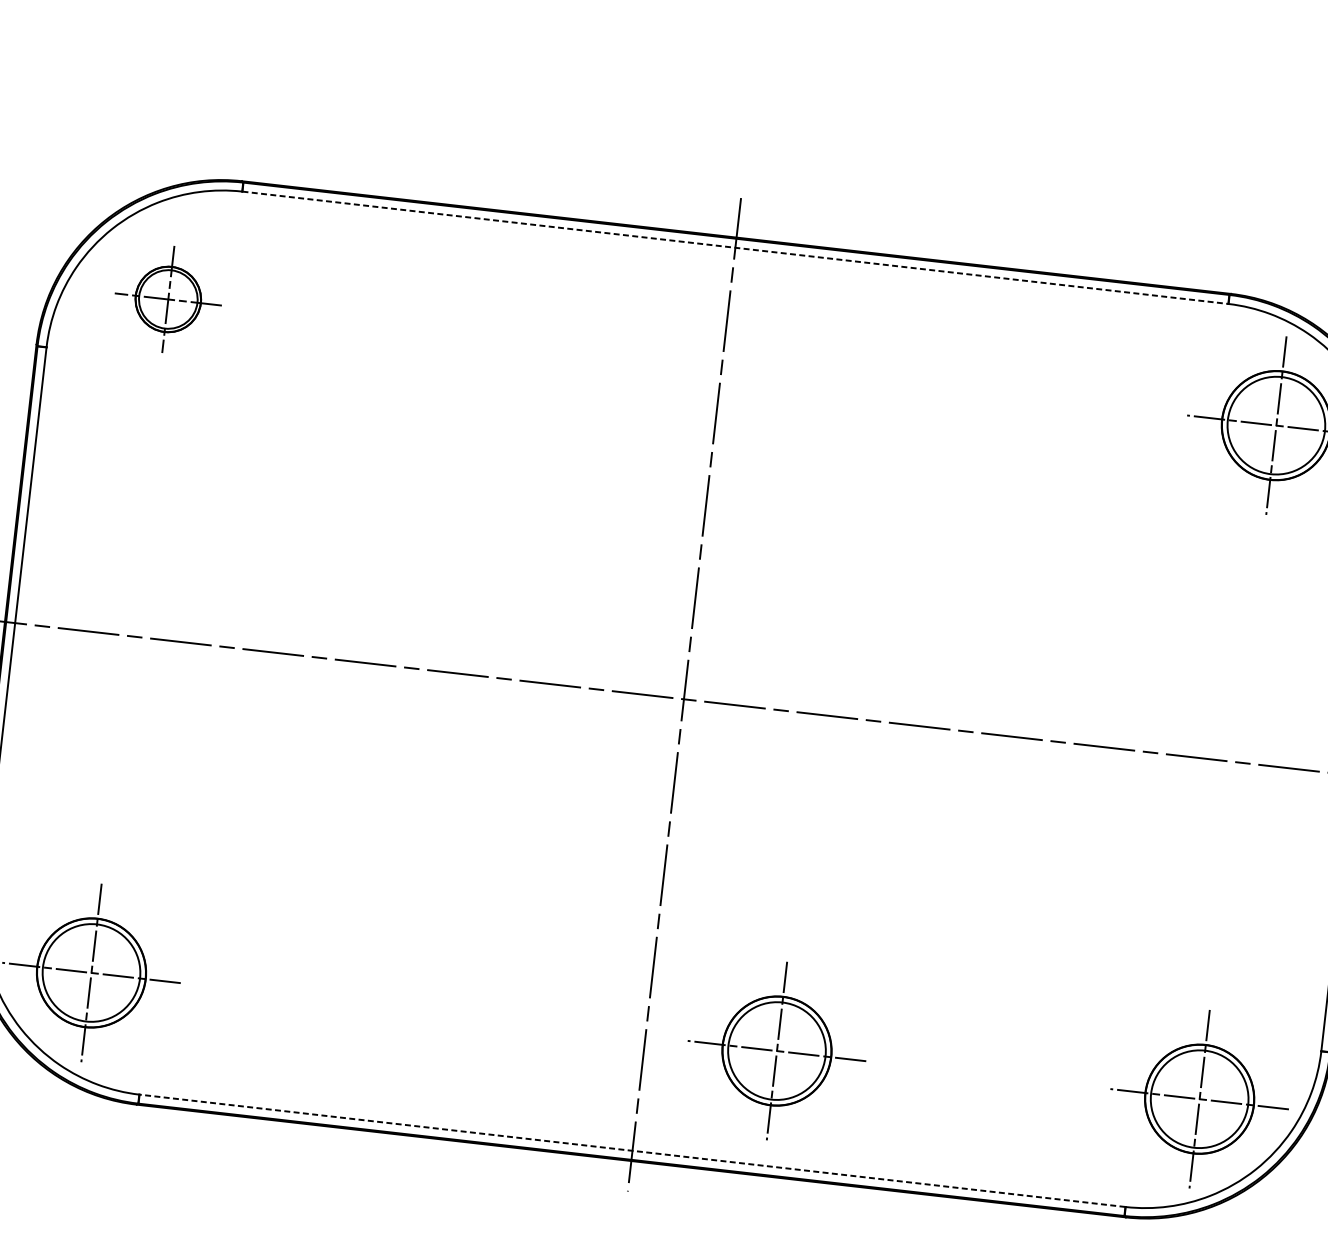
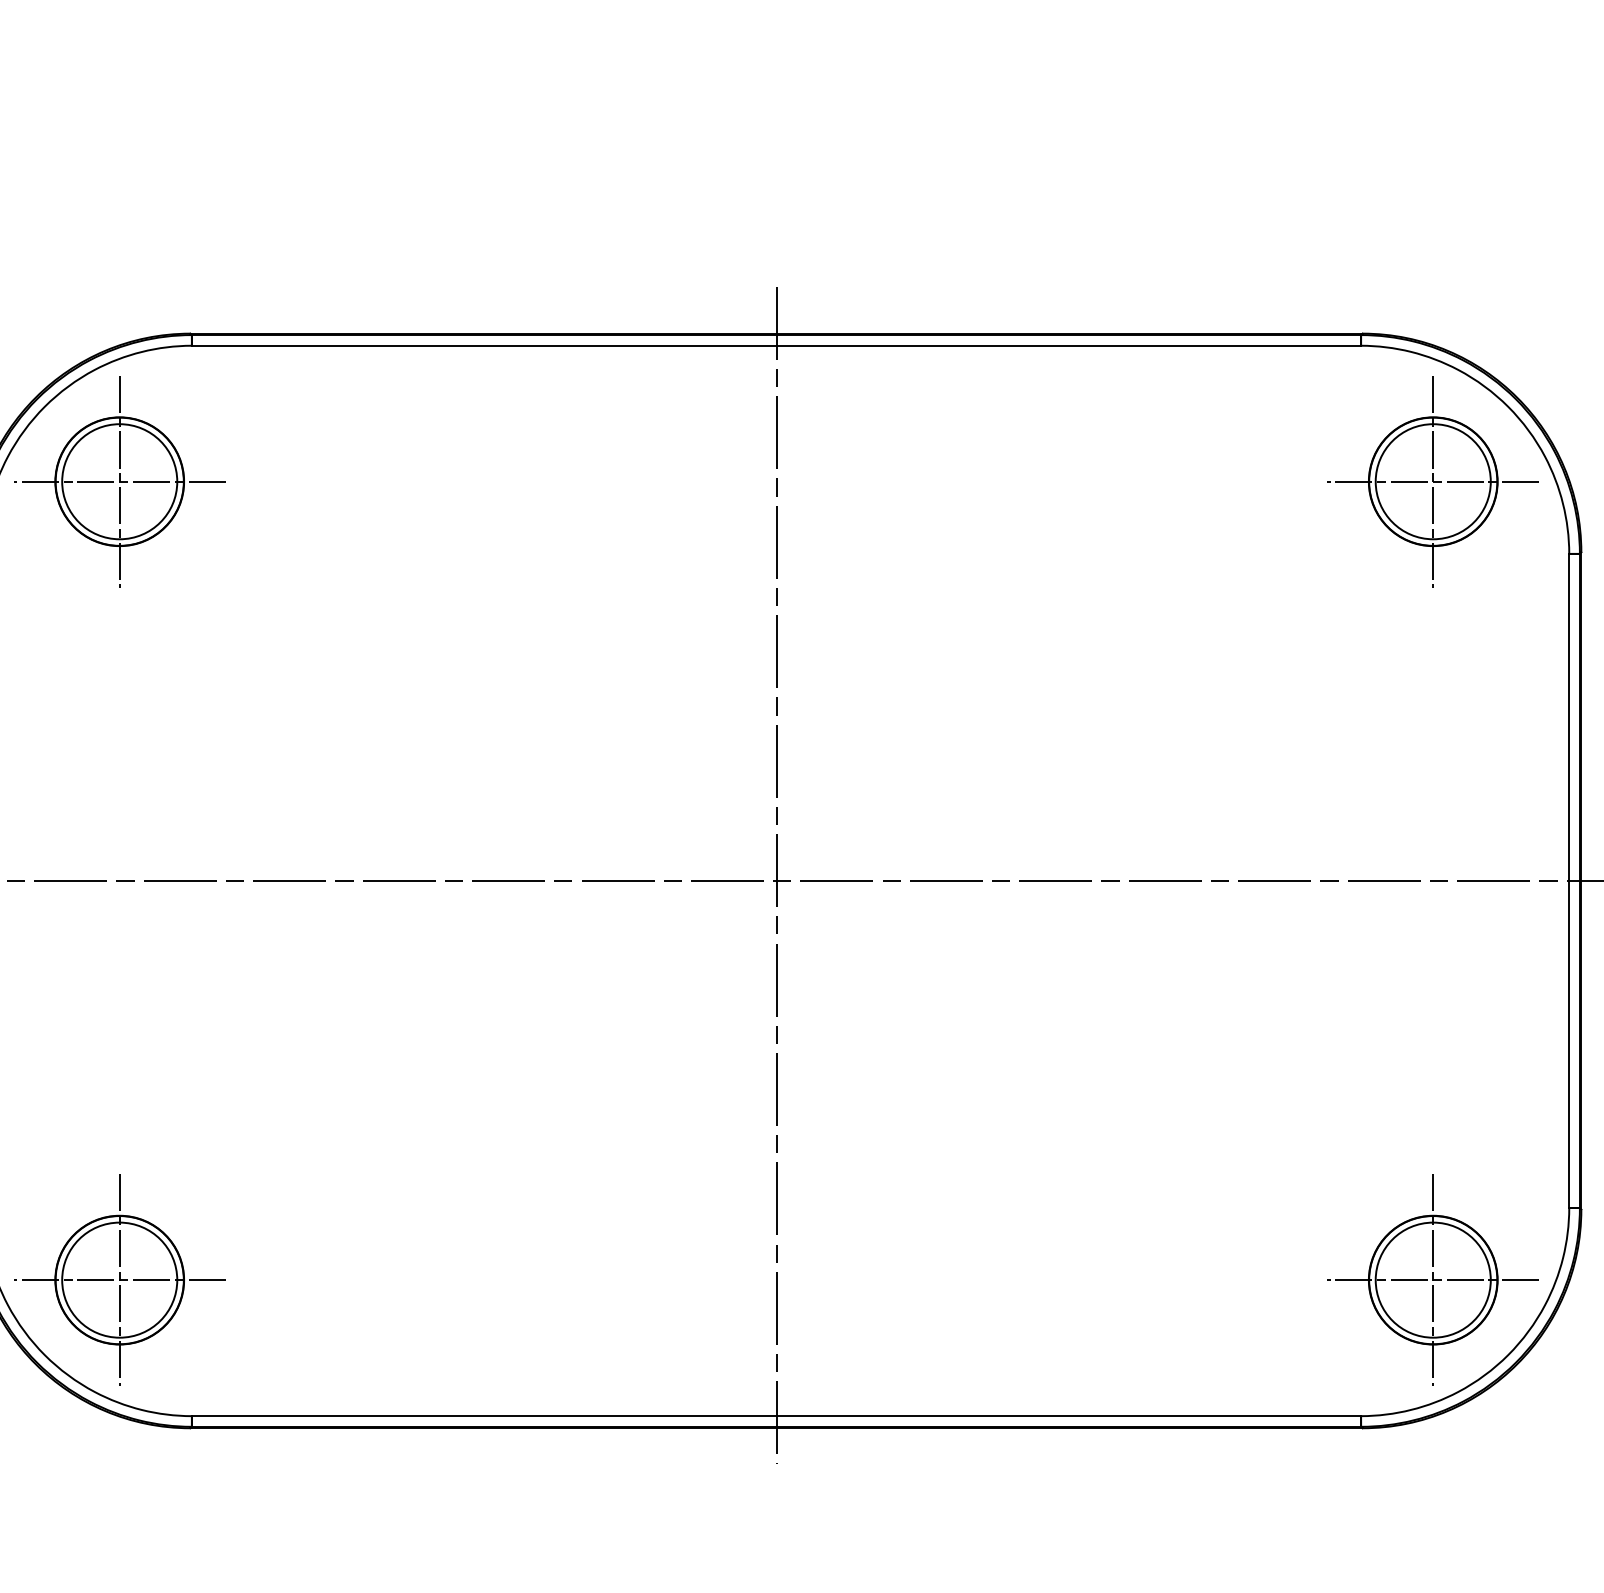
line: (736, 247) -> (777, 345), dashed -> solid
part: (168, 299) -> (119, 481), size x1.67
part: (776, 1050) -> (931, 1279), removed
line: (632, 1151) -> (776, 1416), dashed -> solid

